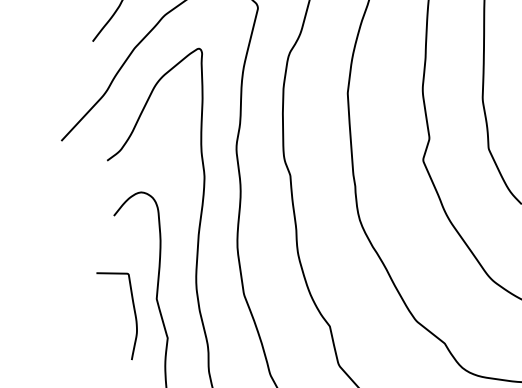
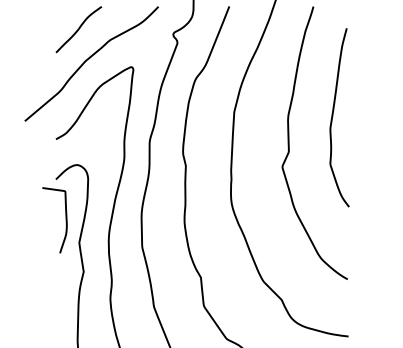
curve: (133, 314) -> (65, 220), moved

